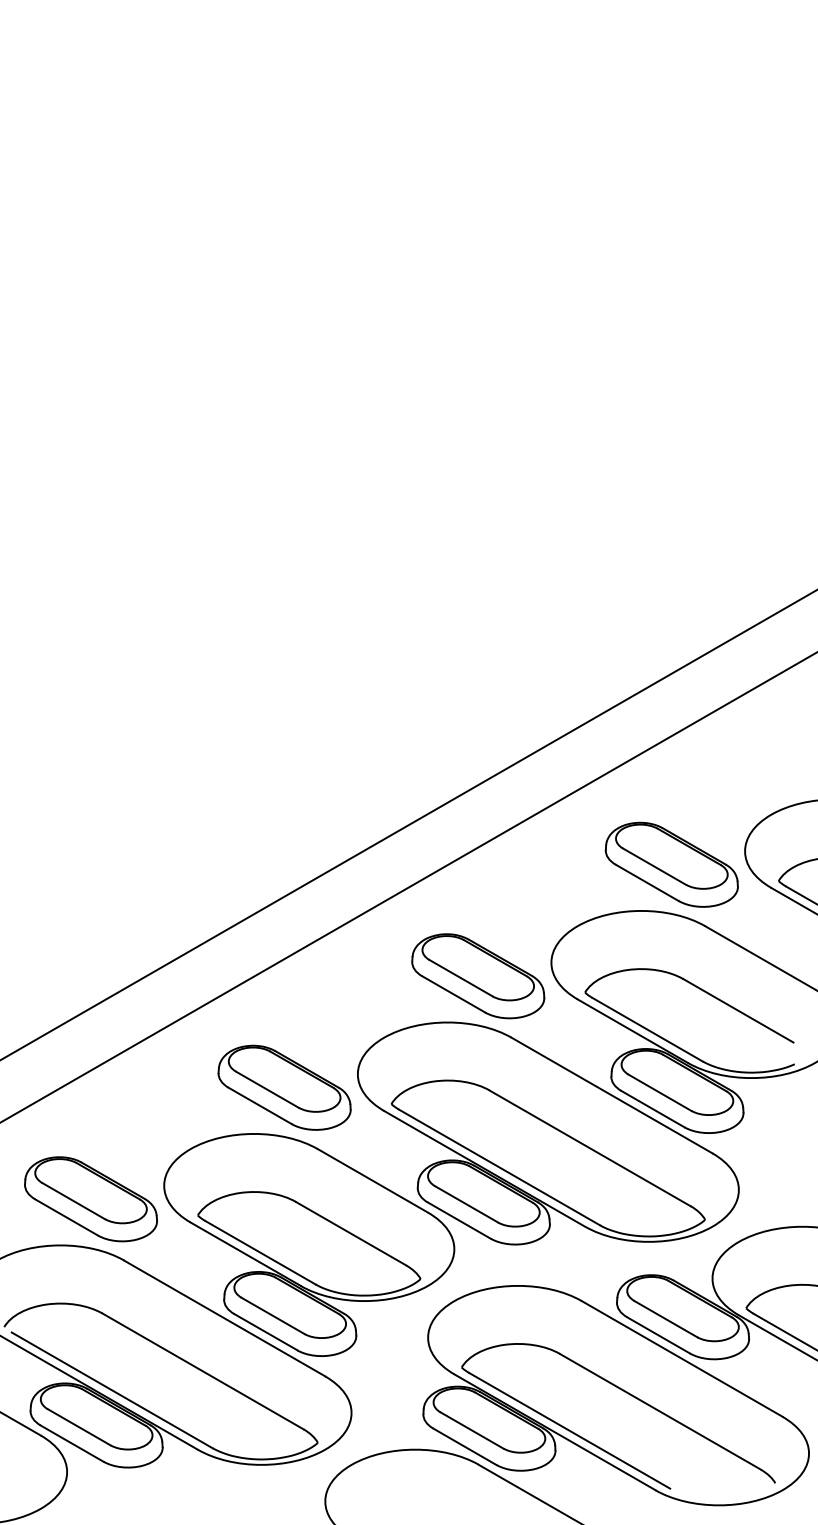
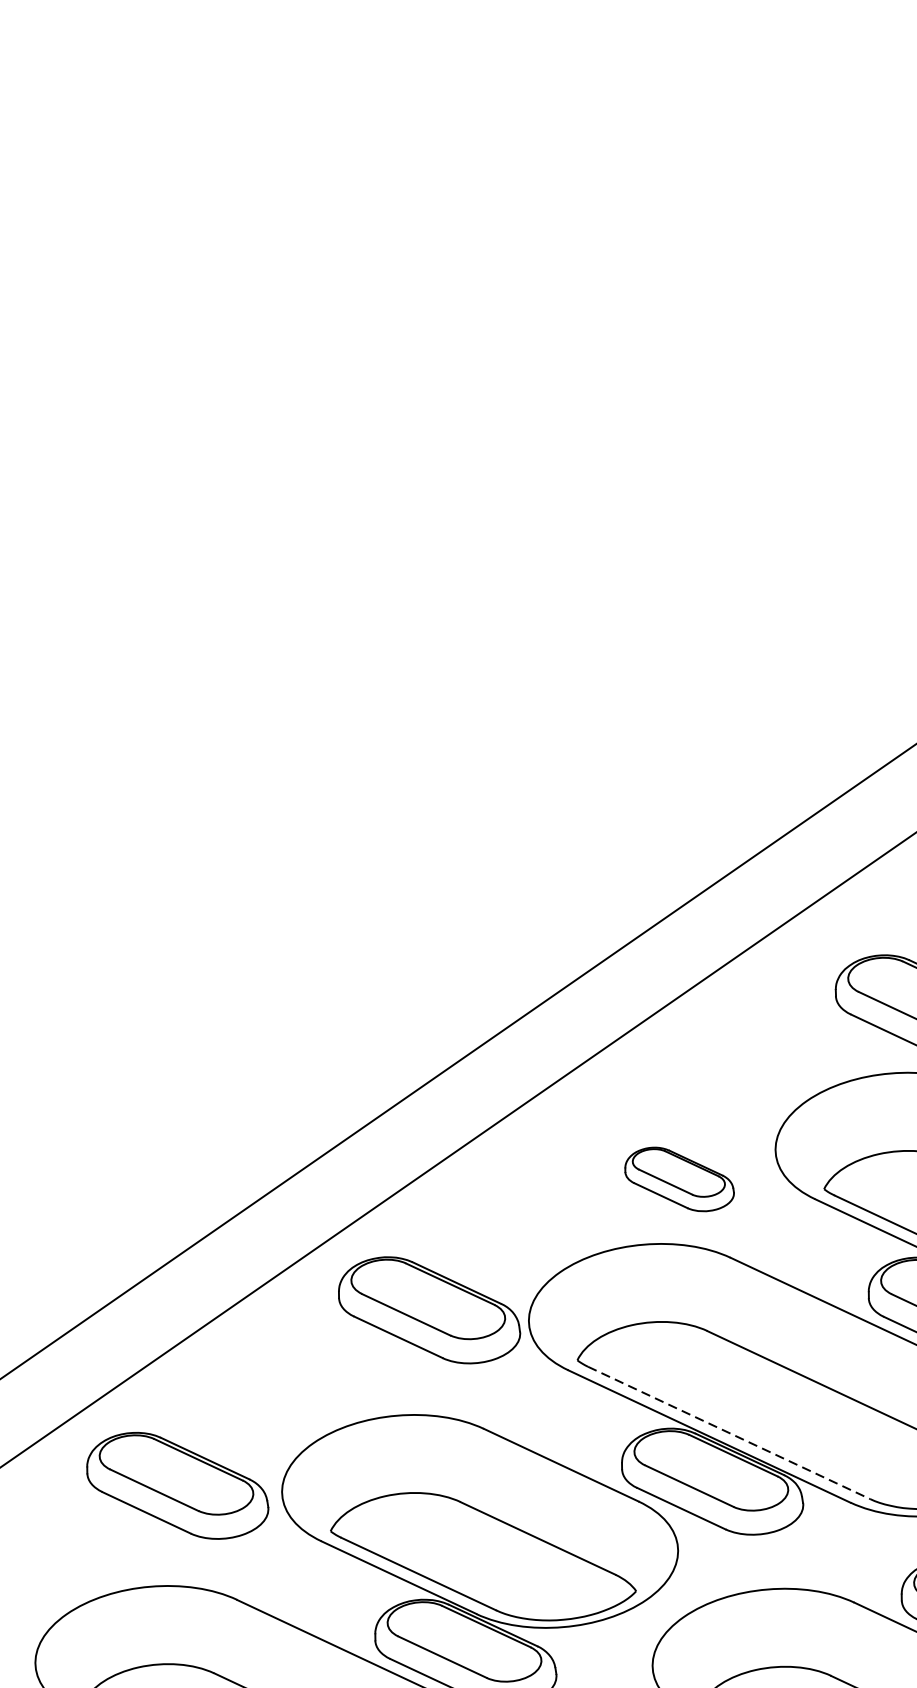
part: (478, 976) -> (679, 1179), size x0.6
part: (284, 1087) -> (428, 1309), moved
line: (499, 1167) -> (729, 1433), solid -> dashed
part: (90, 1199) -> (176, 1486), moved

